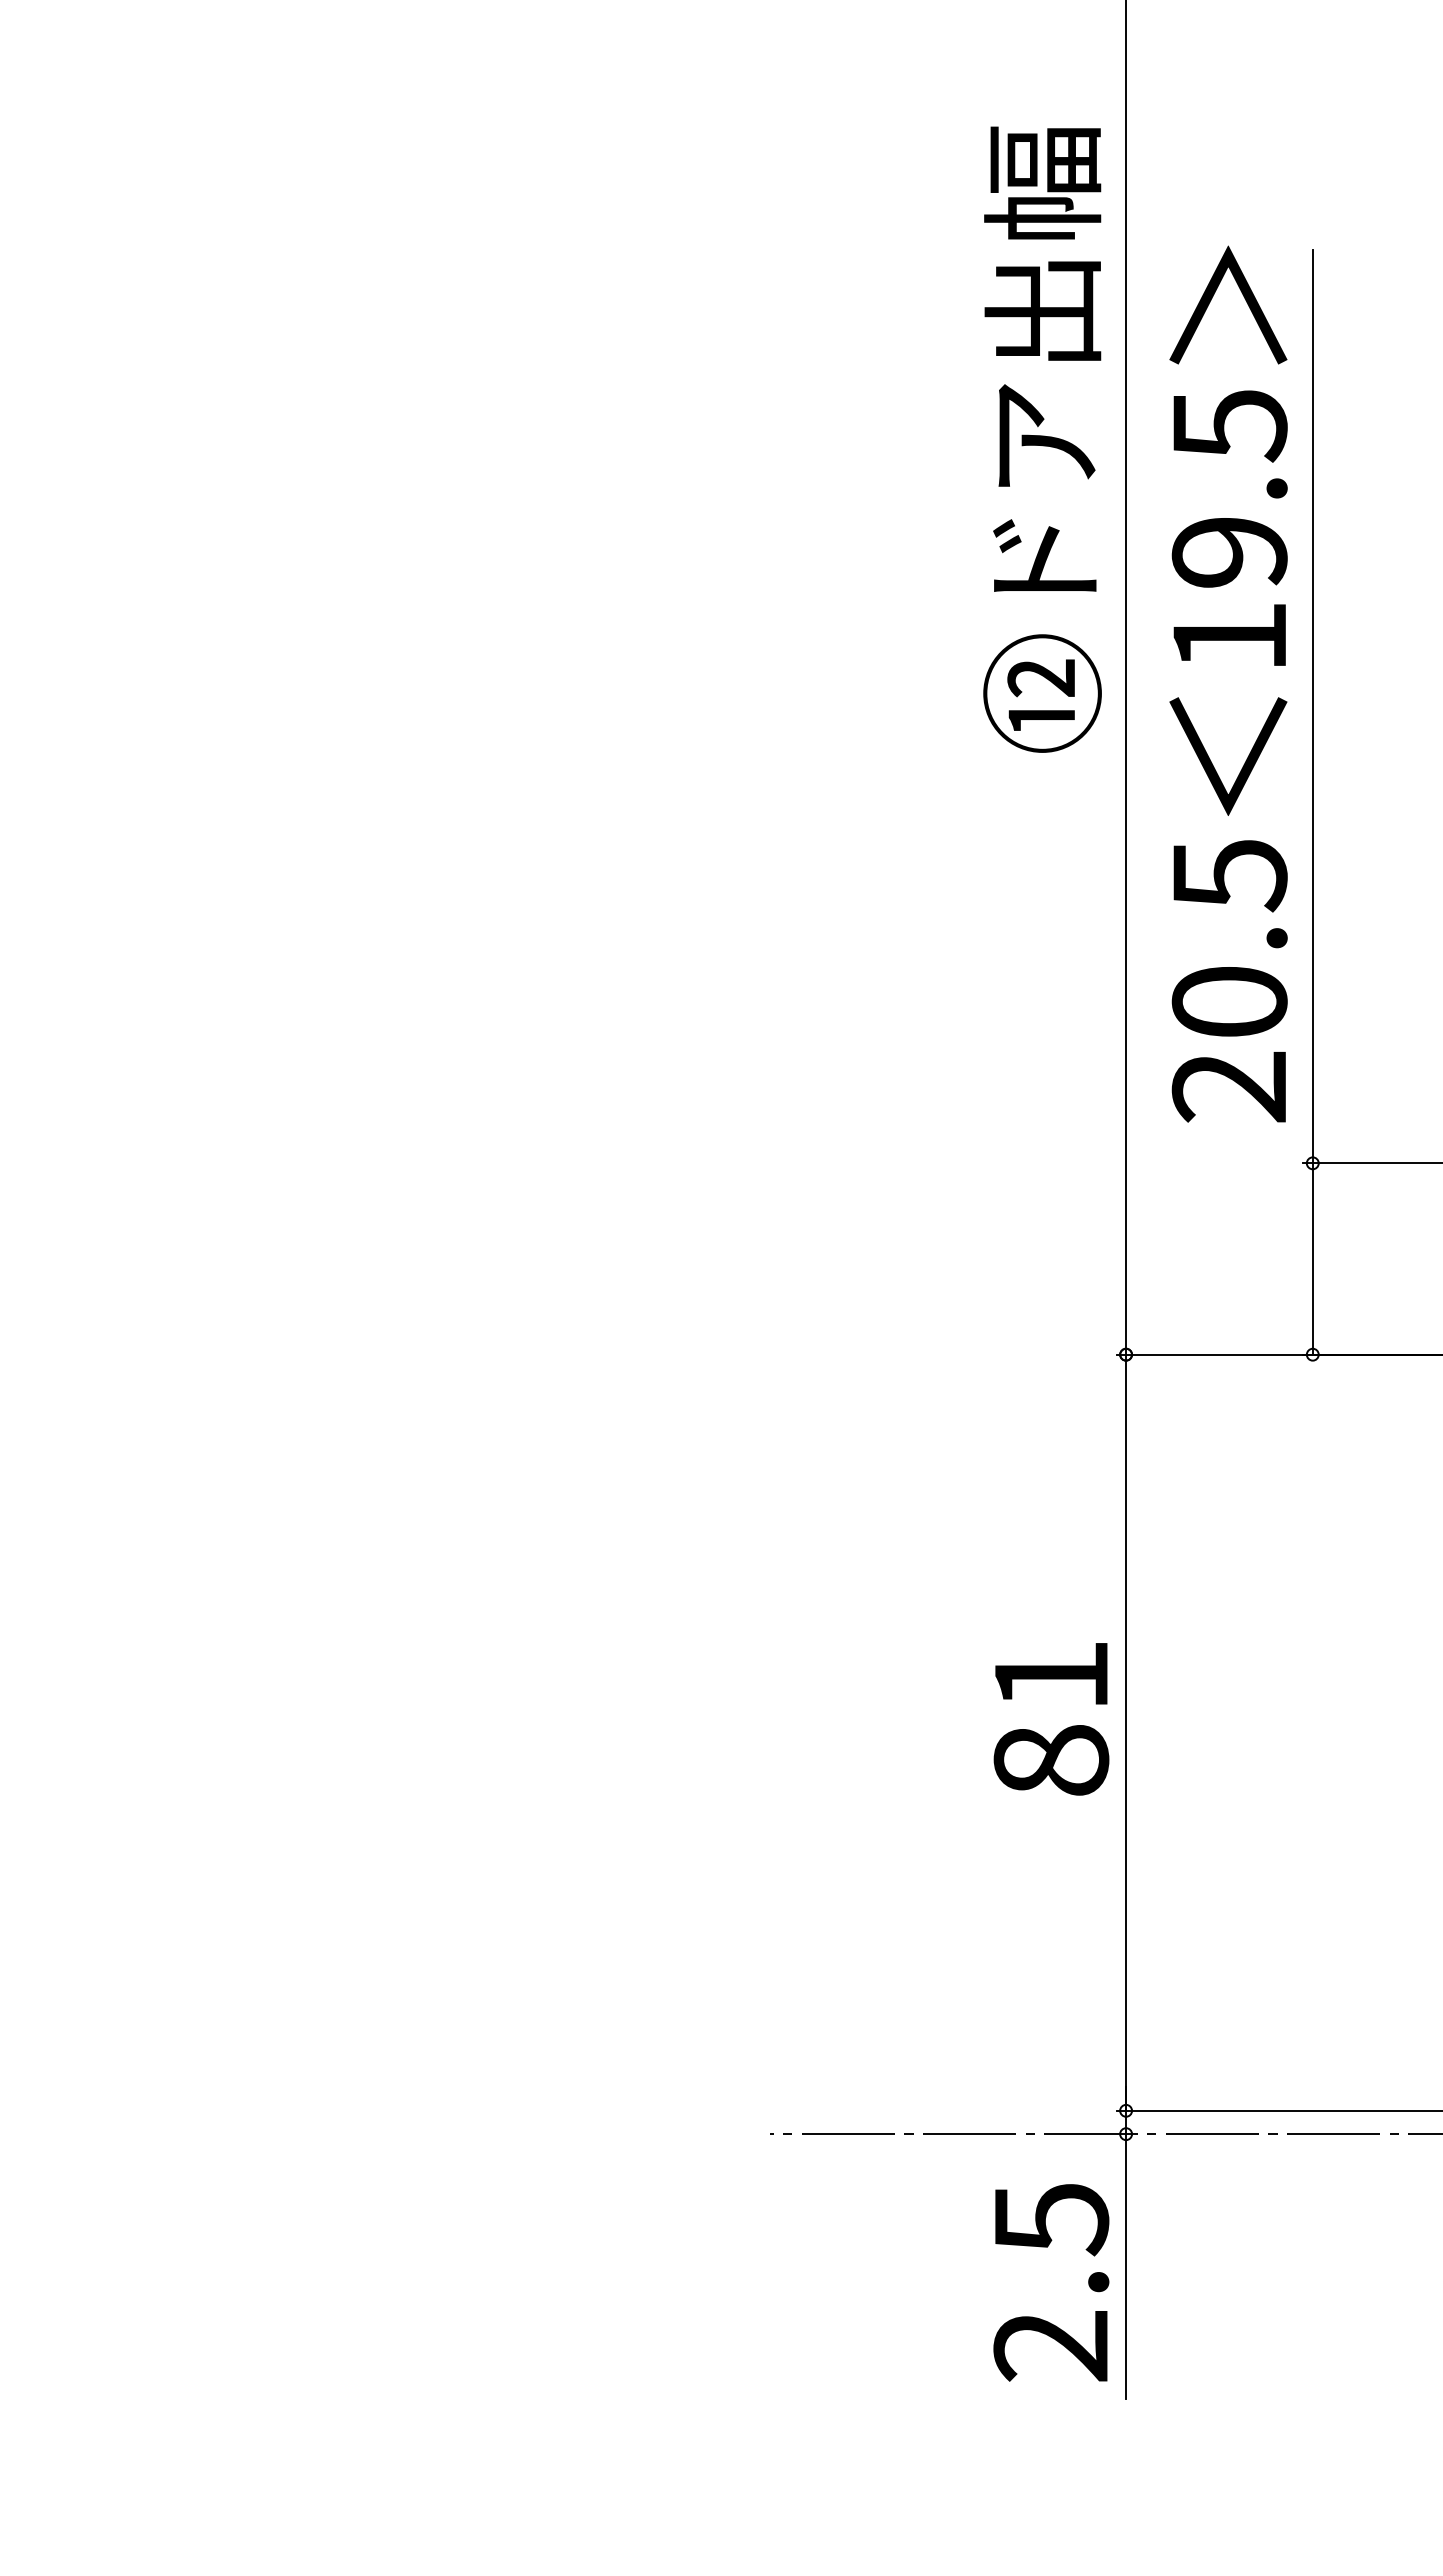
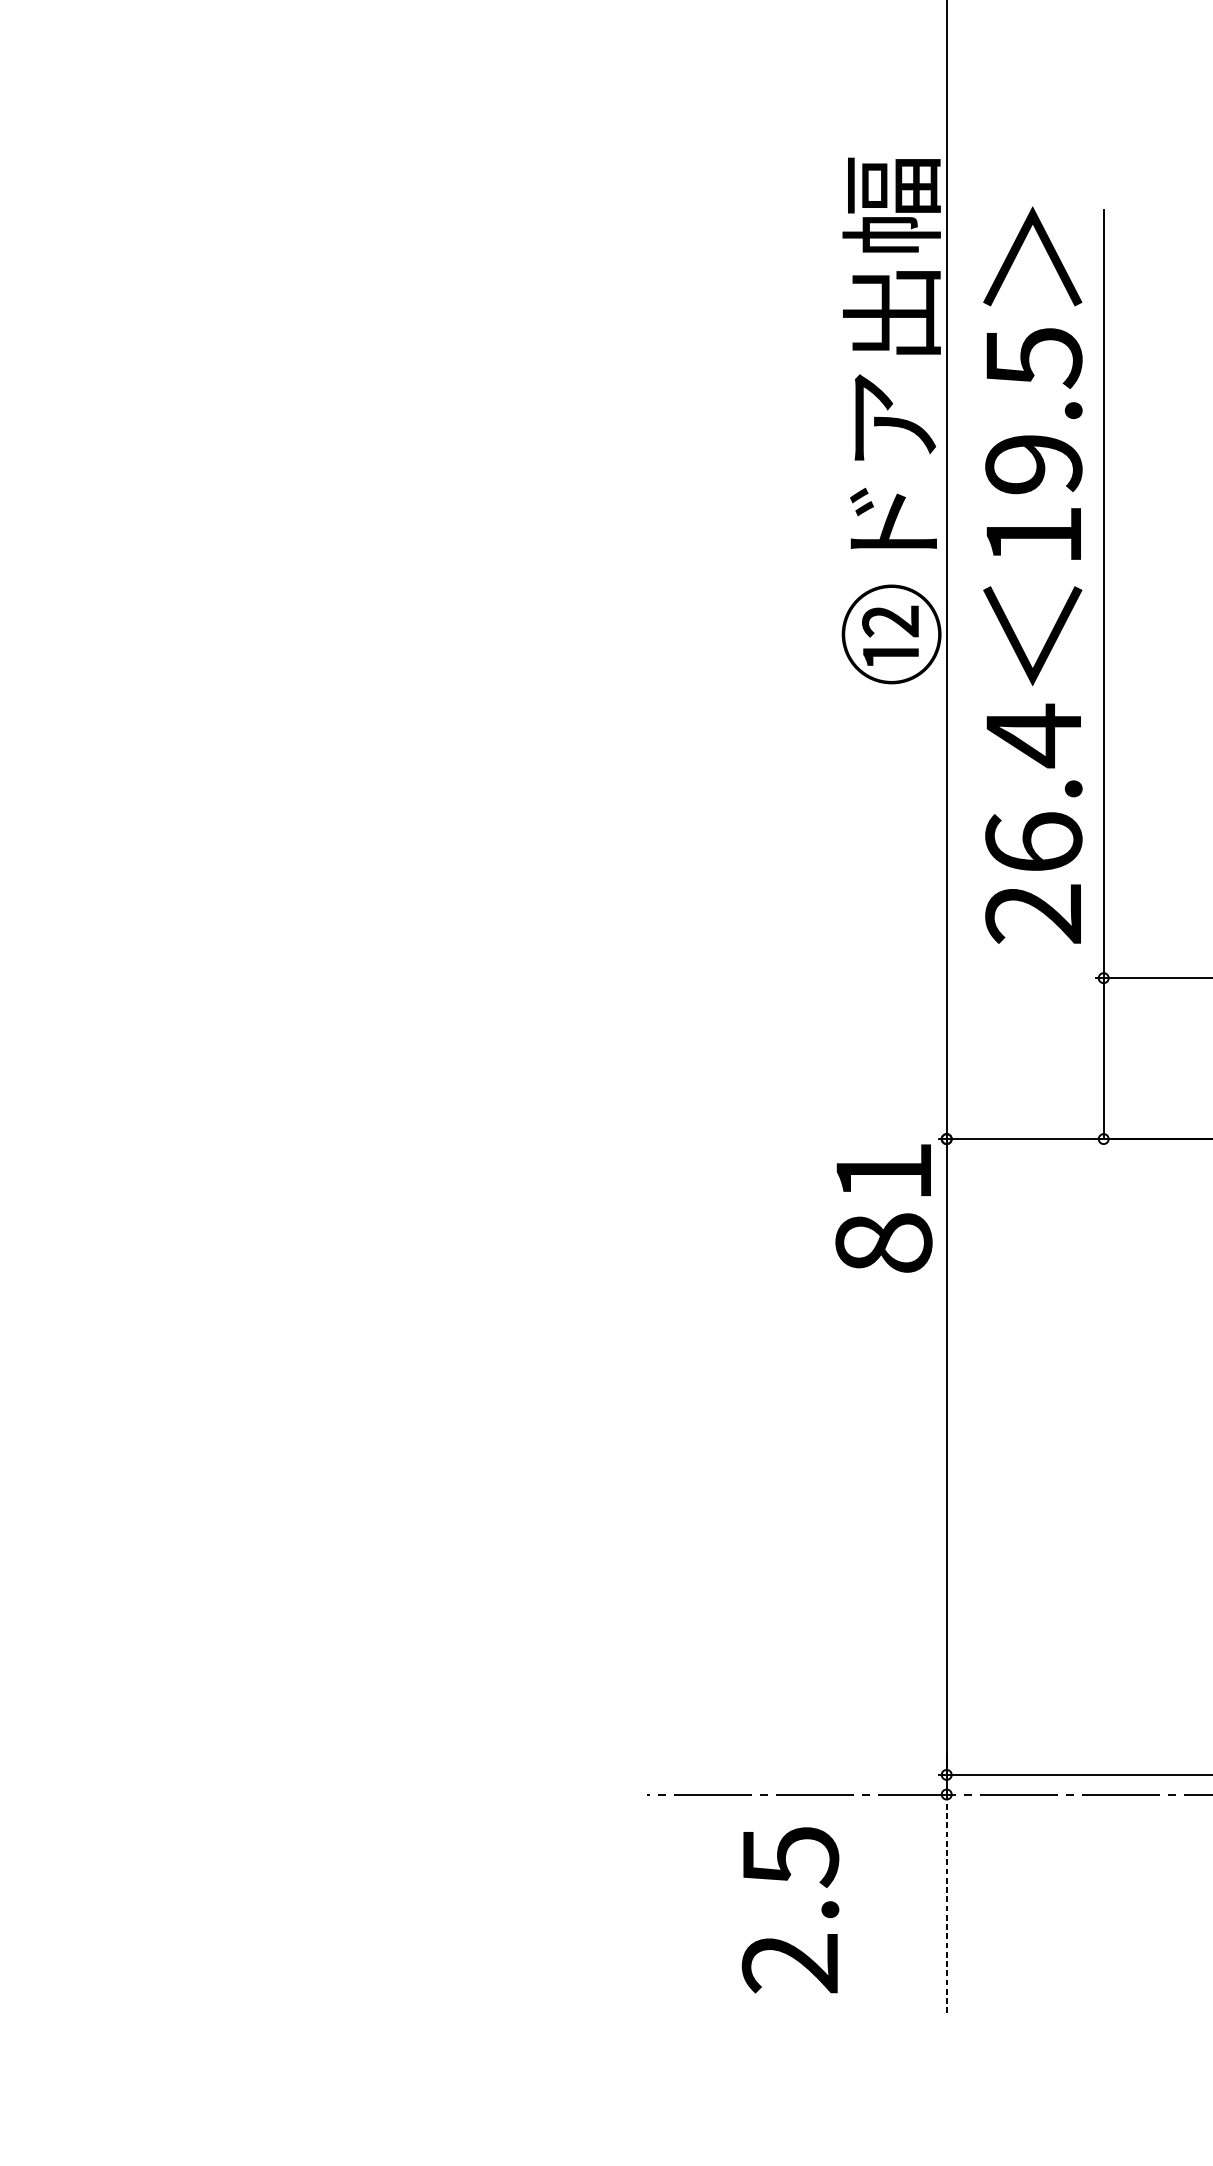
text: (1042, 439) -> (891, 420), moved
text: (1229, 936) -> (1033, 787), 20.5 -> 26.4
text: (1051, 1719) -> (883, 1208), moved
line: (1126, 2266) -> (947, 1905), solid -> dashed
text: (1051, 2282) -> (790, 1910), moved

